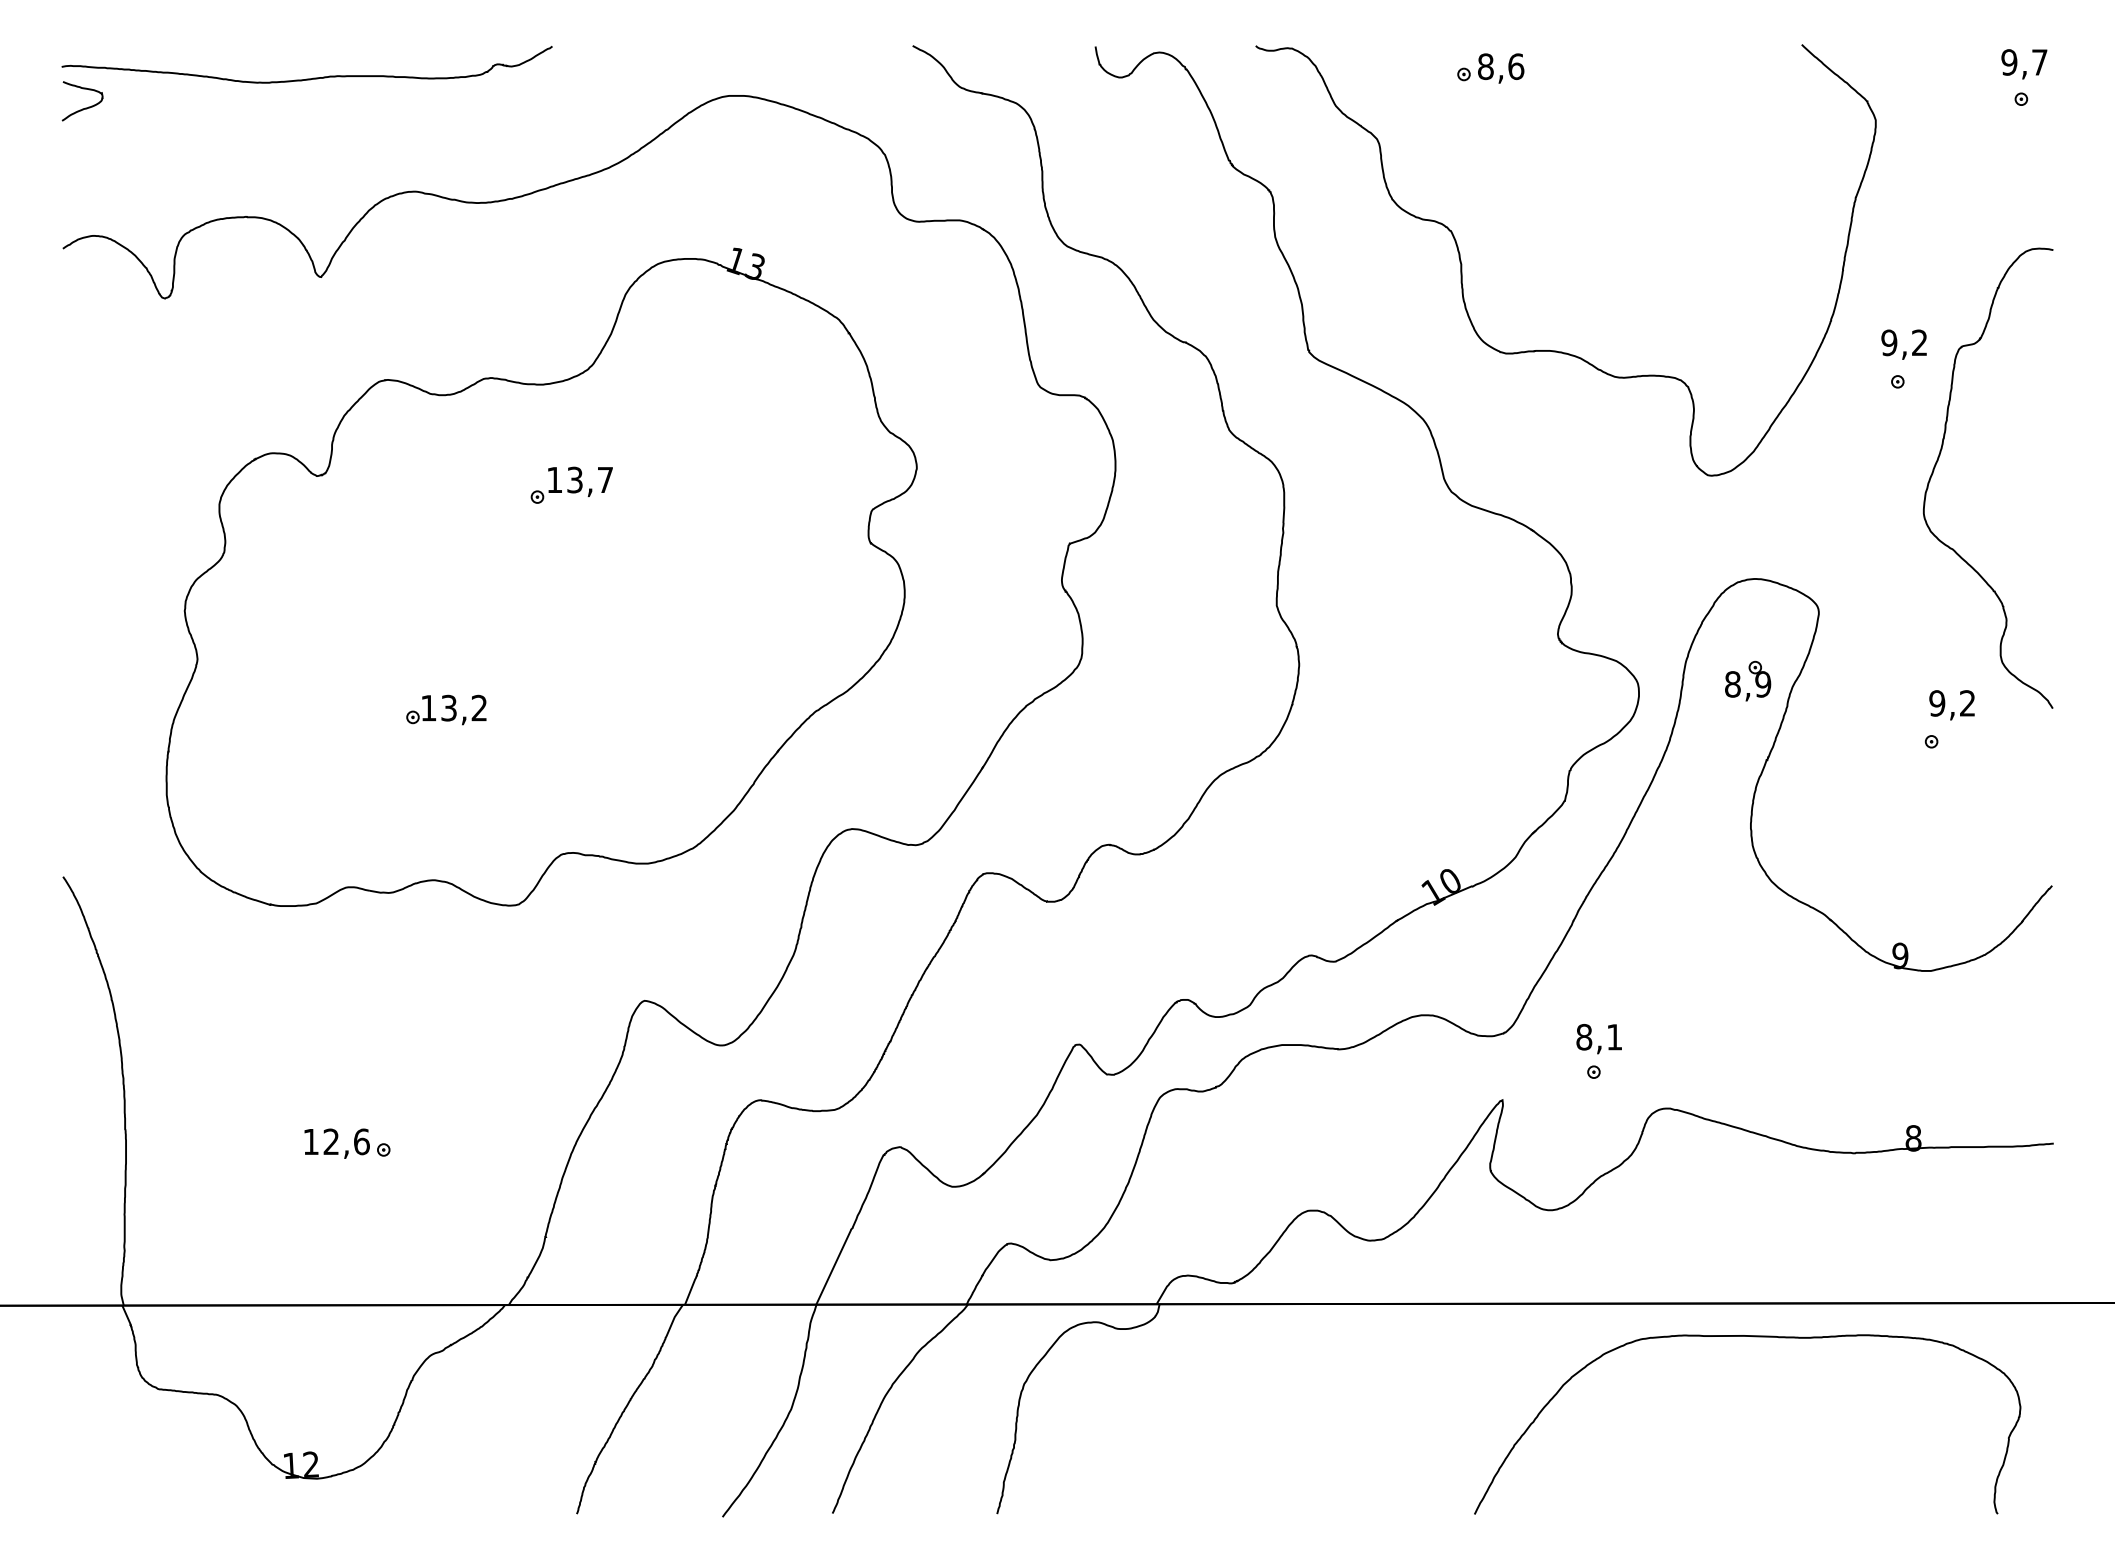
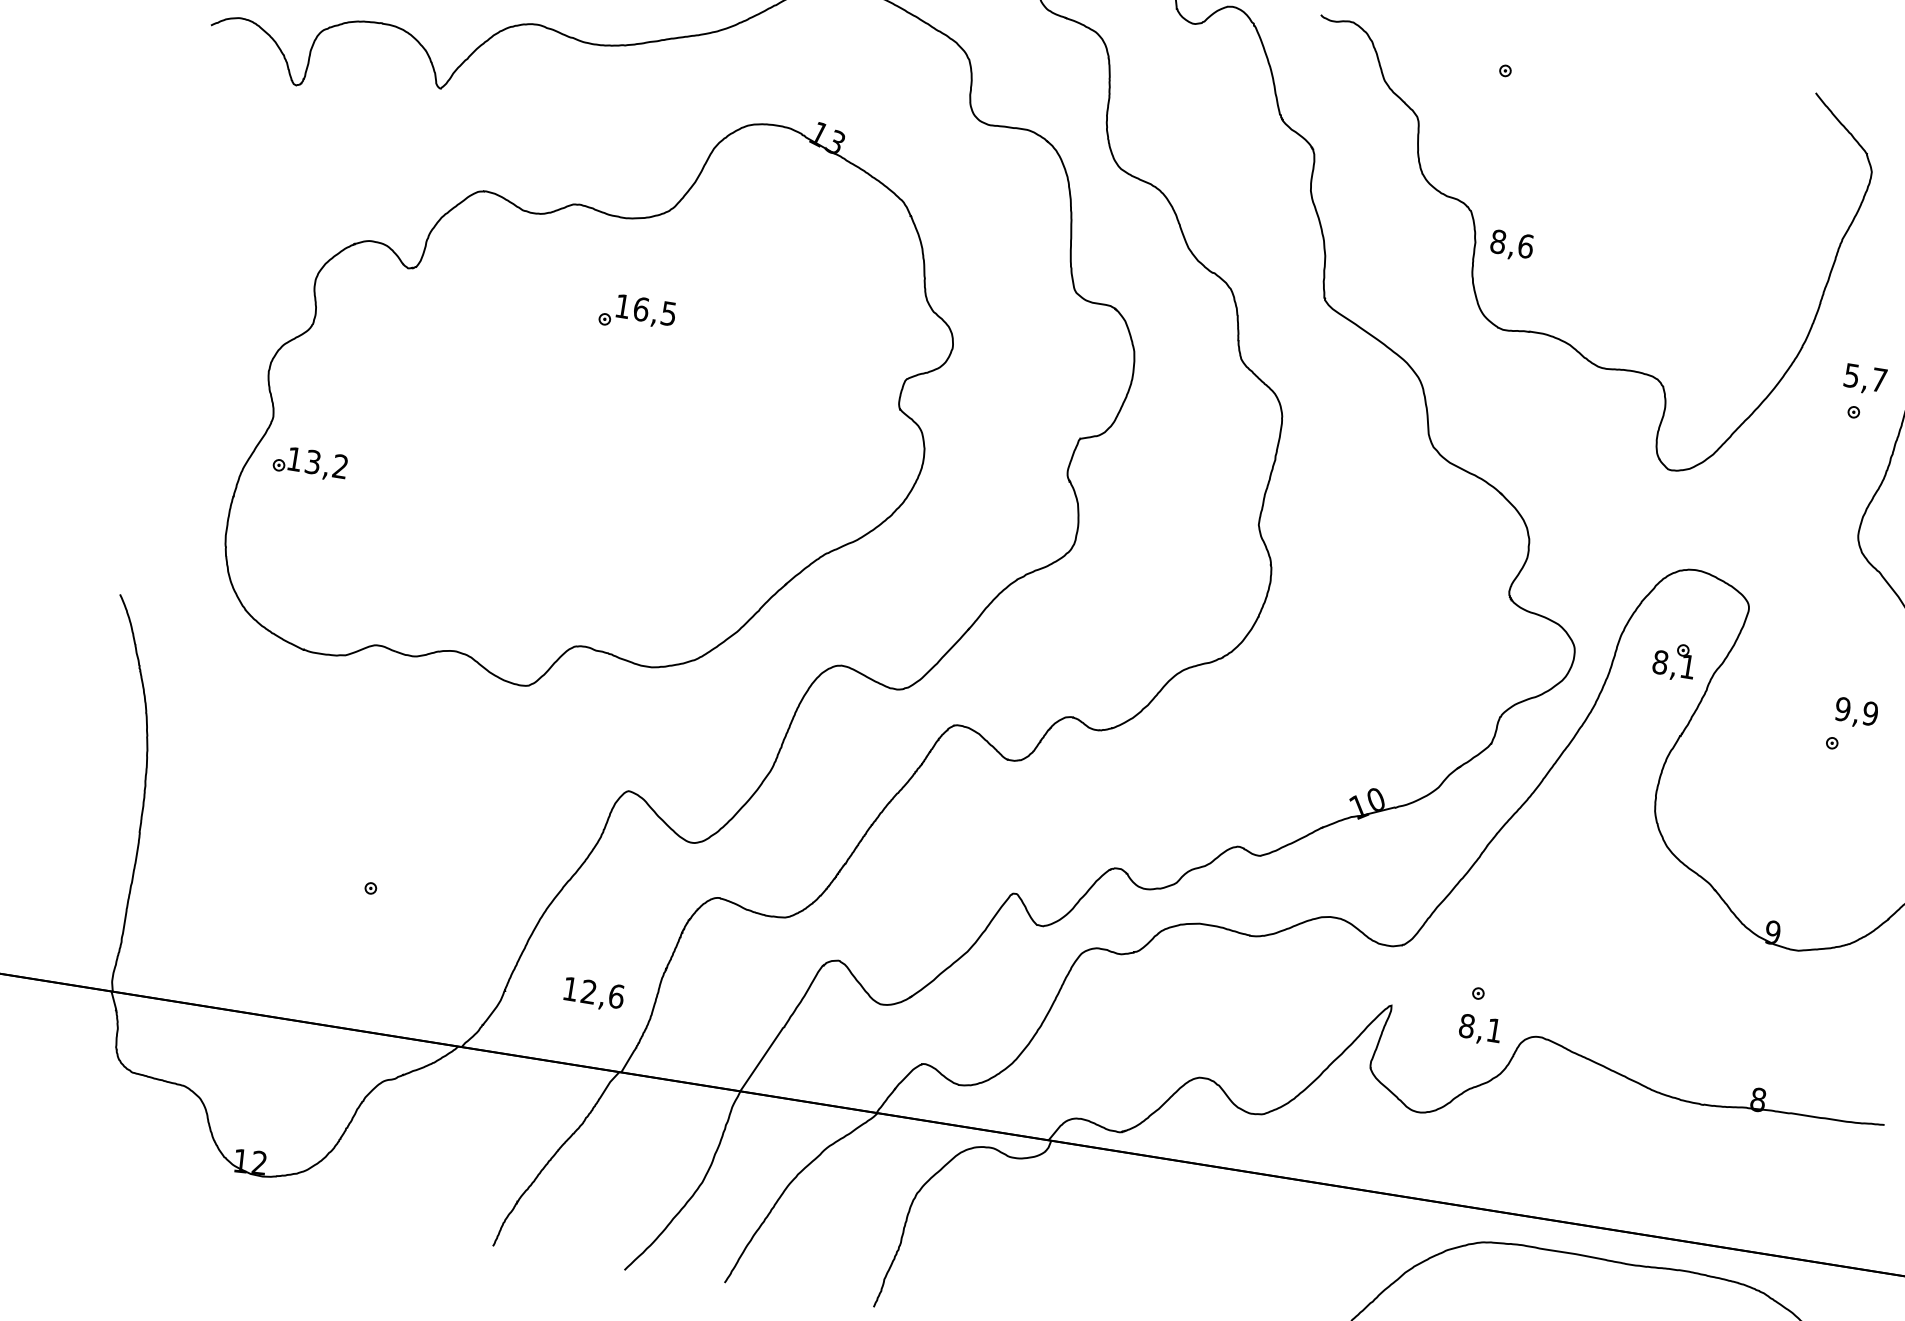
text: (1501, 68) -> (1512, 245), moved
text: (1904, 342) -> (1865, 377), 9,2 -> 5,7
text: (589, 479) -> (654, 310), 13,7 -> 16,5
text: (1763, 684) -> (1688, 666), 8,9 -> 8,1
text: (1967, 703) -> (1870, 713), 9,2 -> 9,9
part: (446, 709) -> (310, 463), moved
text: (1598, 1039) -> (1479, 1030), moved
text: (336, 1143) -> (593, 994), moved

